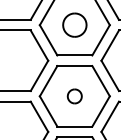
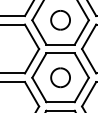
part: (74, 96) -> (60, 77), size x1.67

